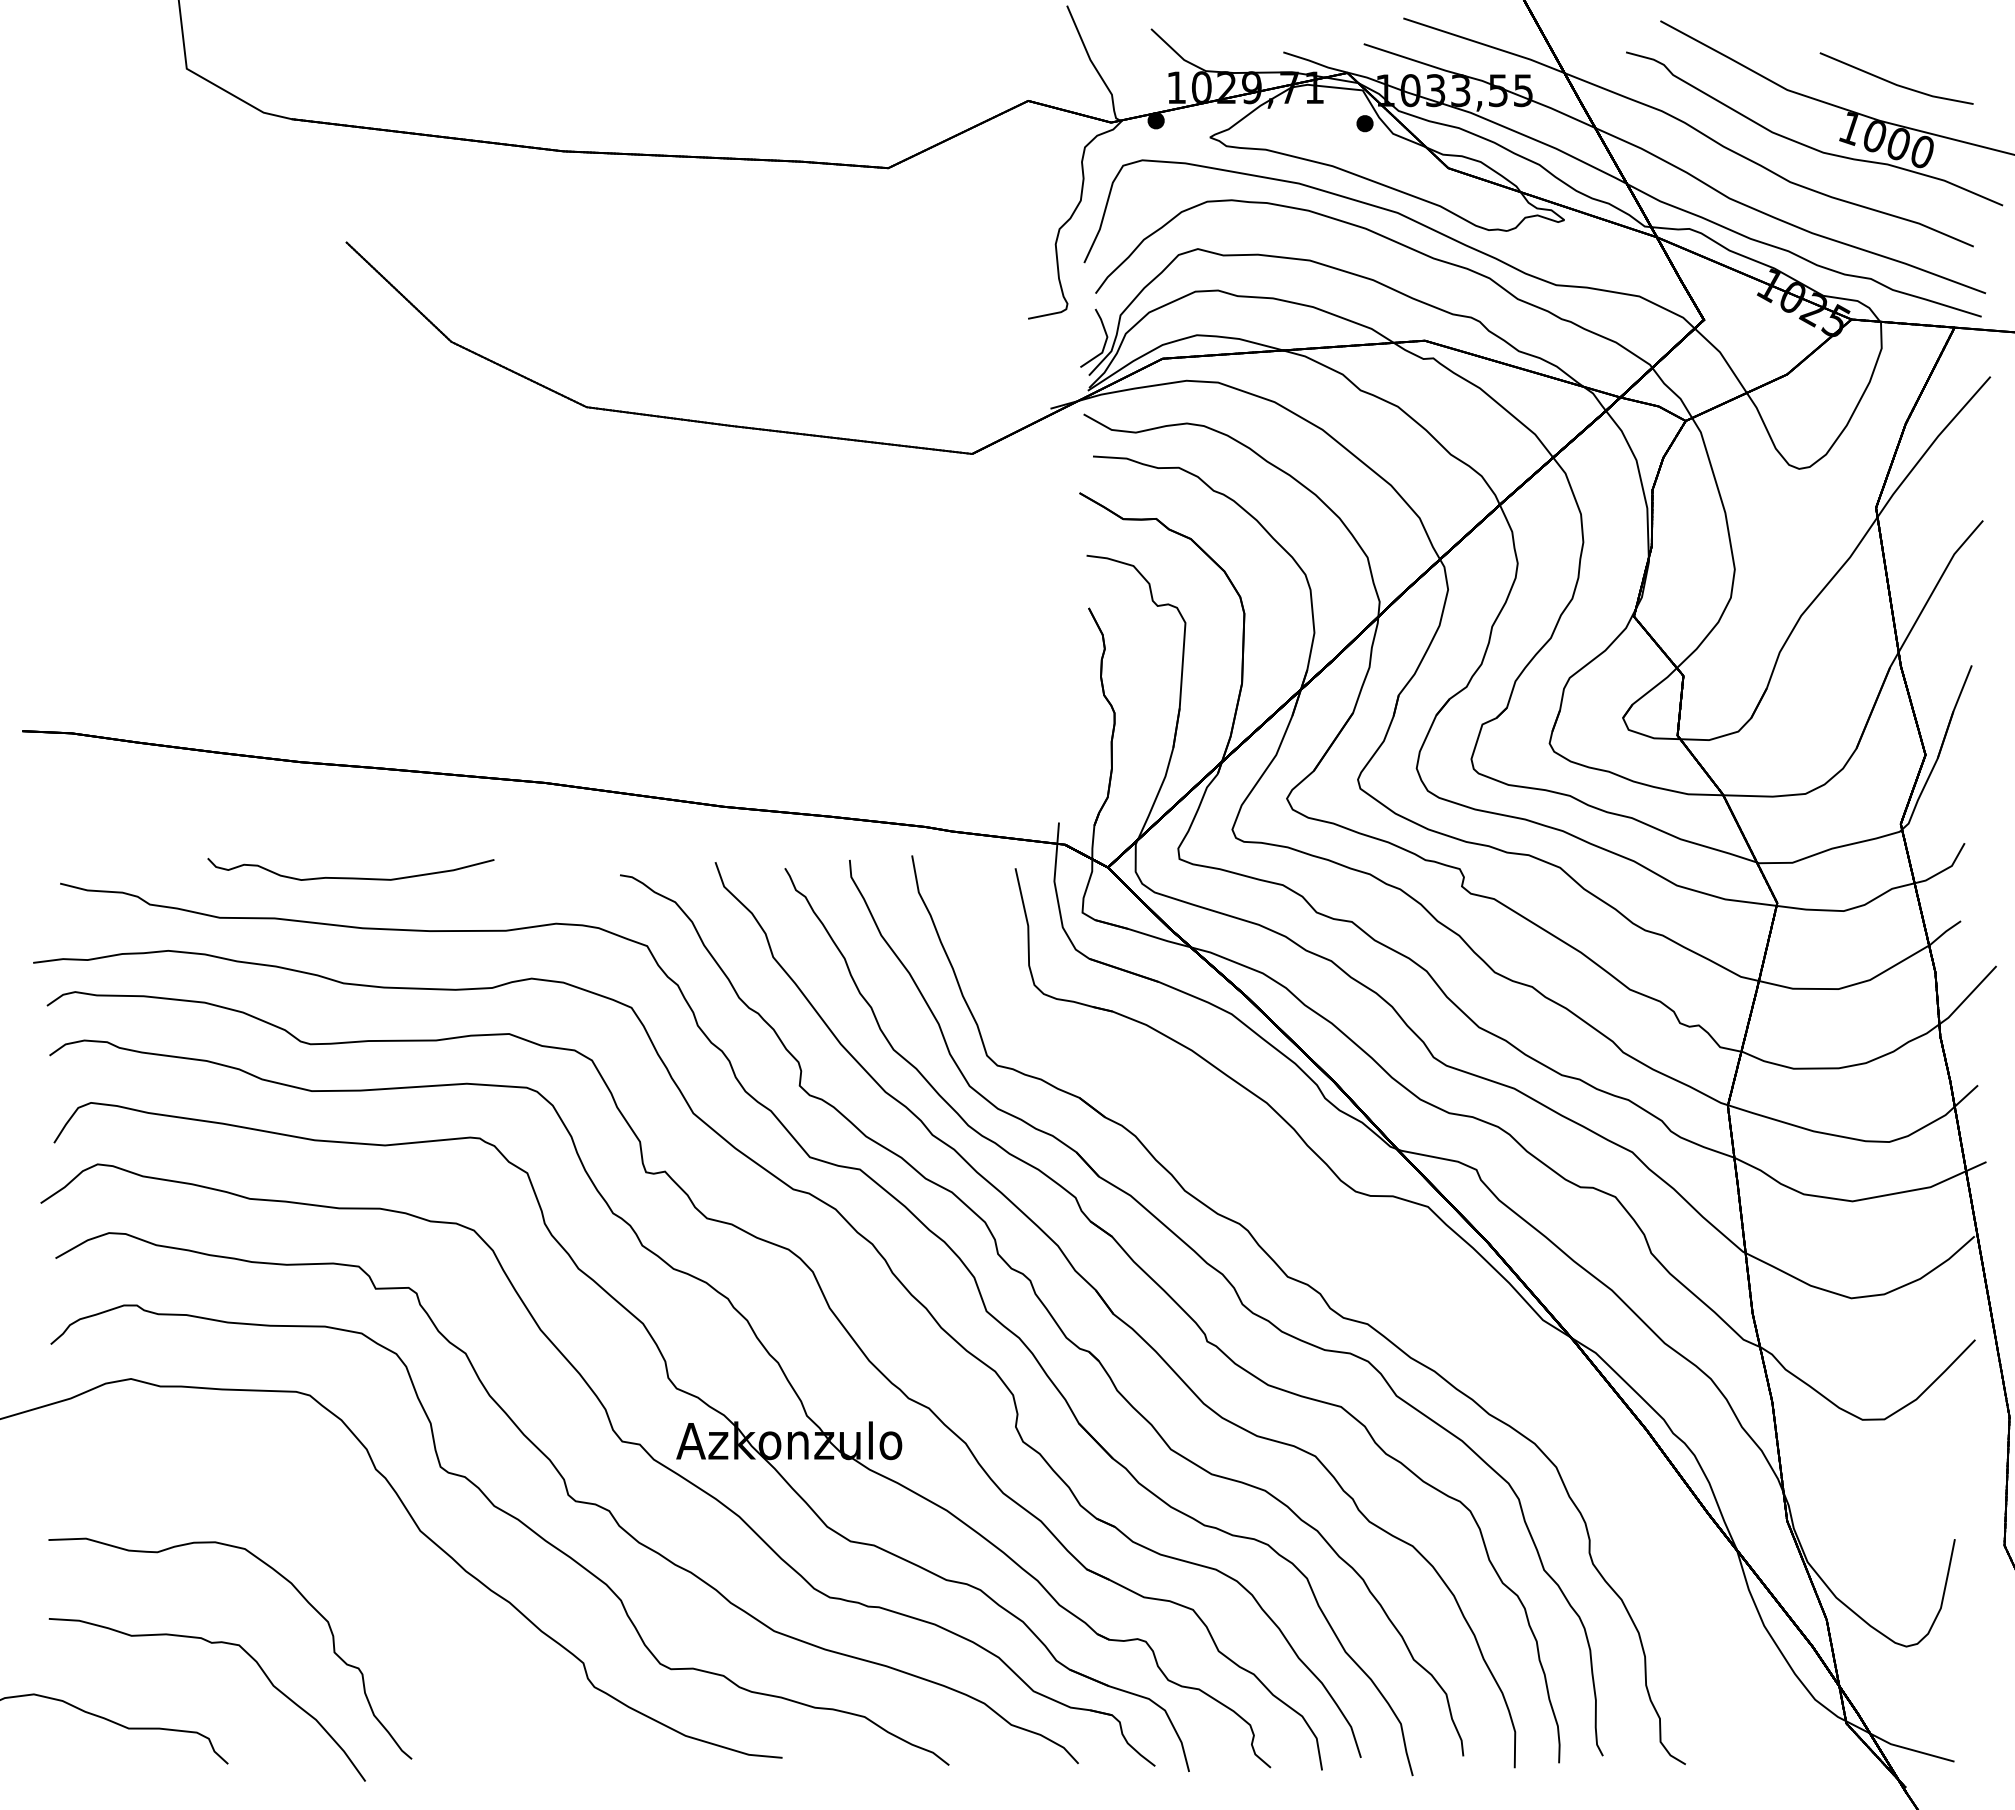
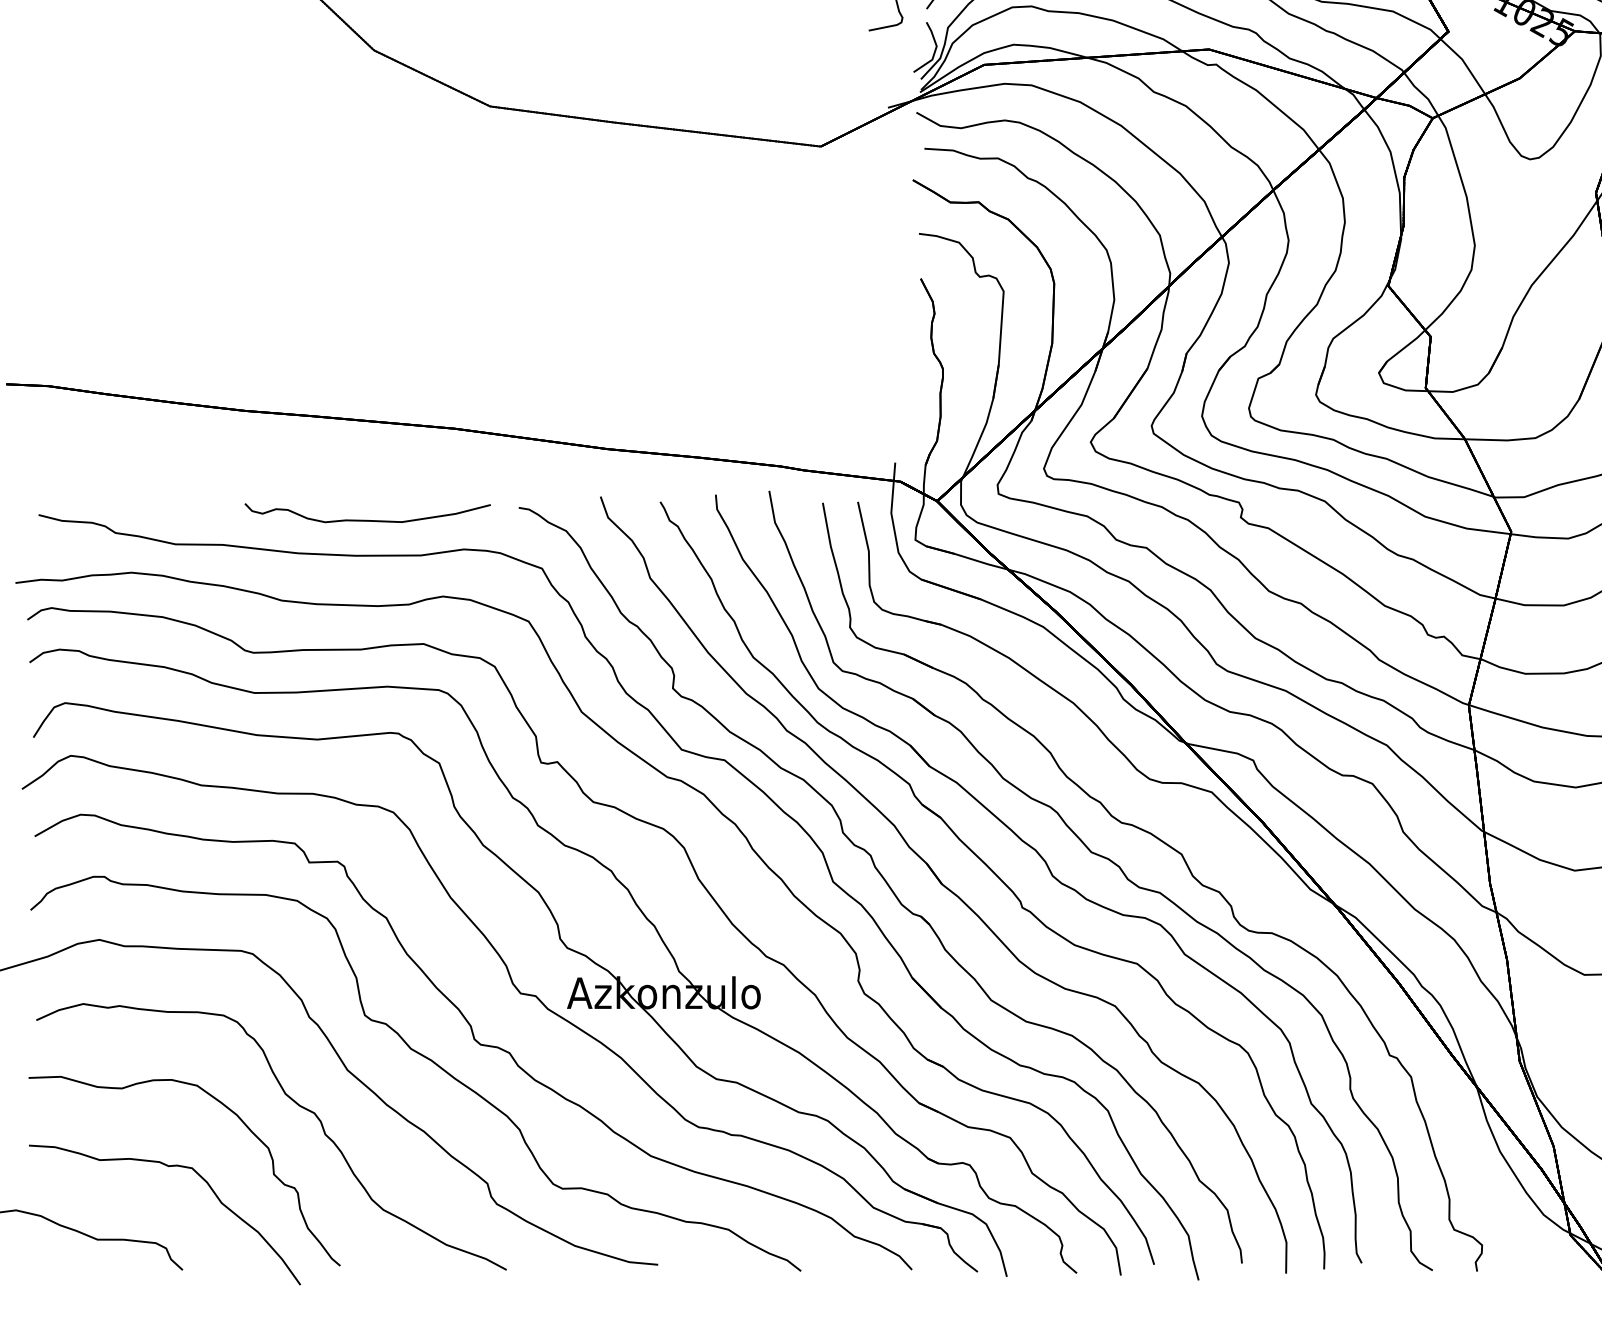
curve: (350, 877) -> (367, 520), moved
part: (1400, 1296) -> (1188, 869), added
part: (361, 1571) -> (297, 1104), added

